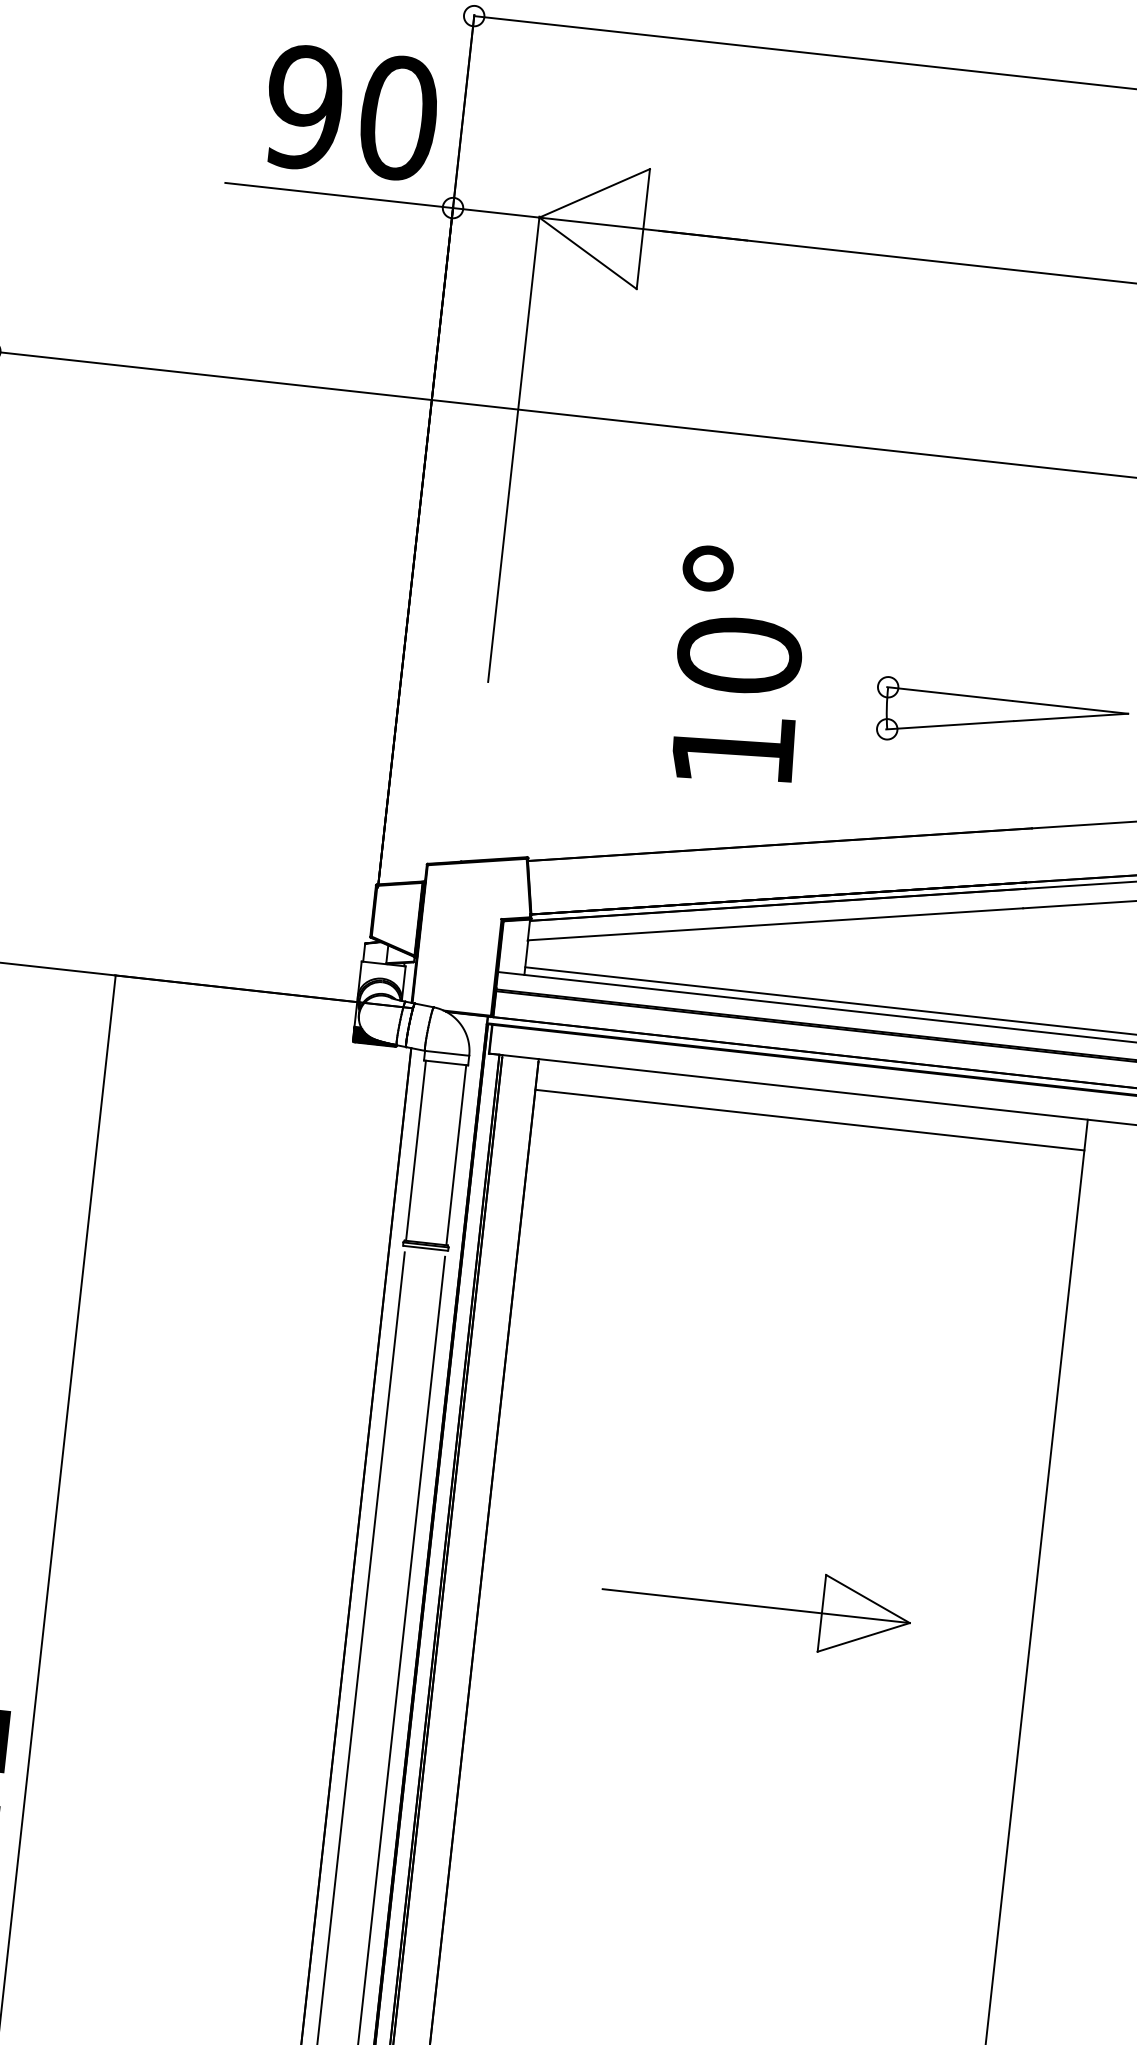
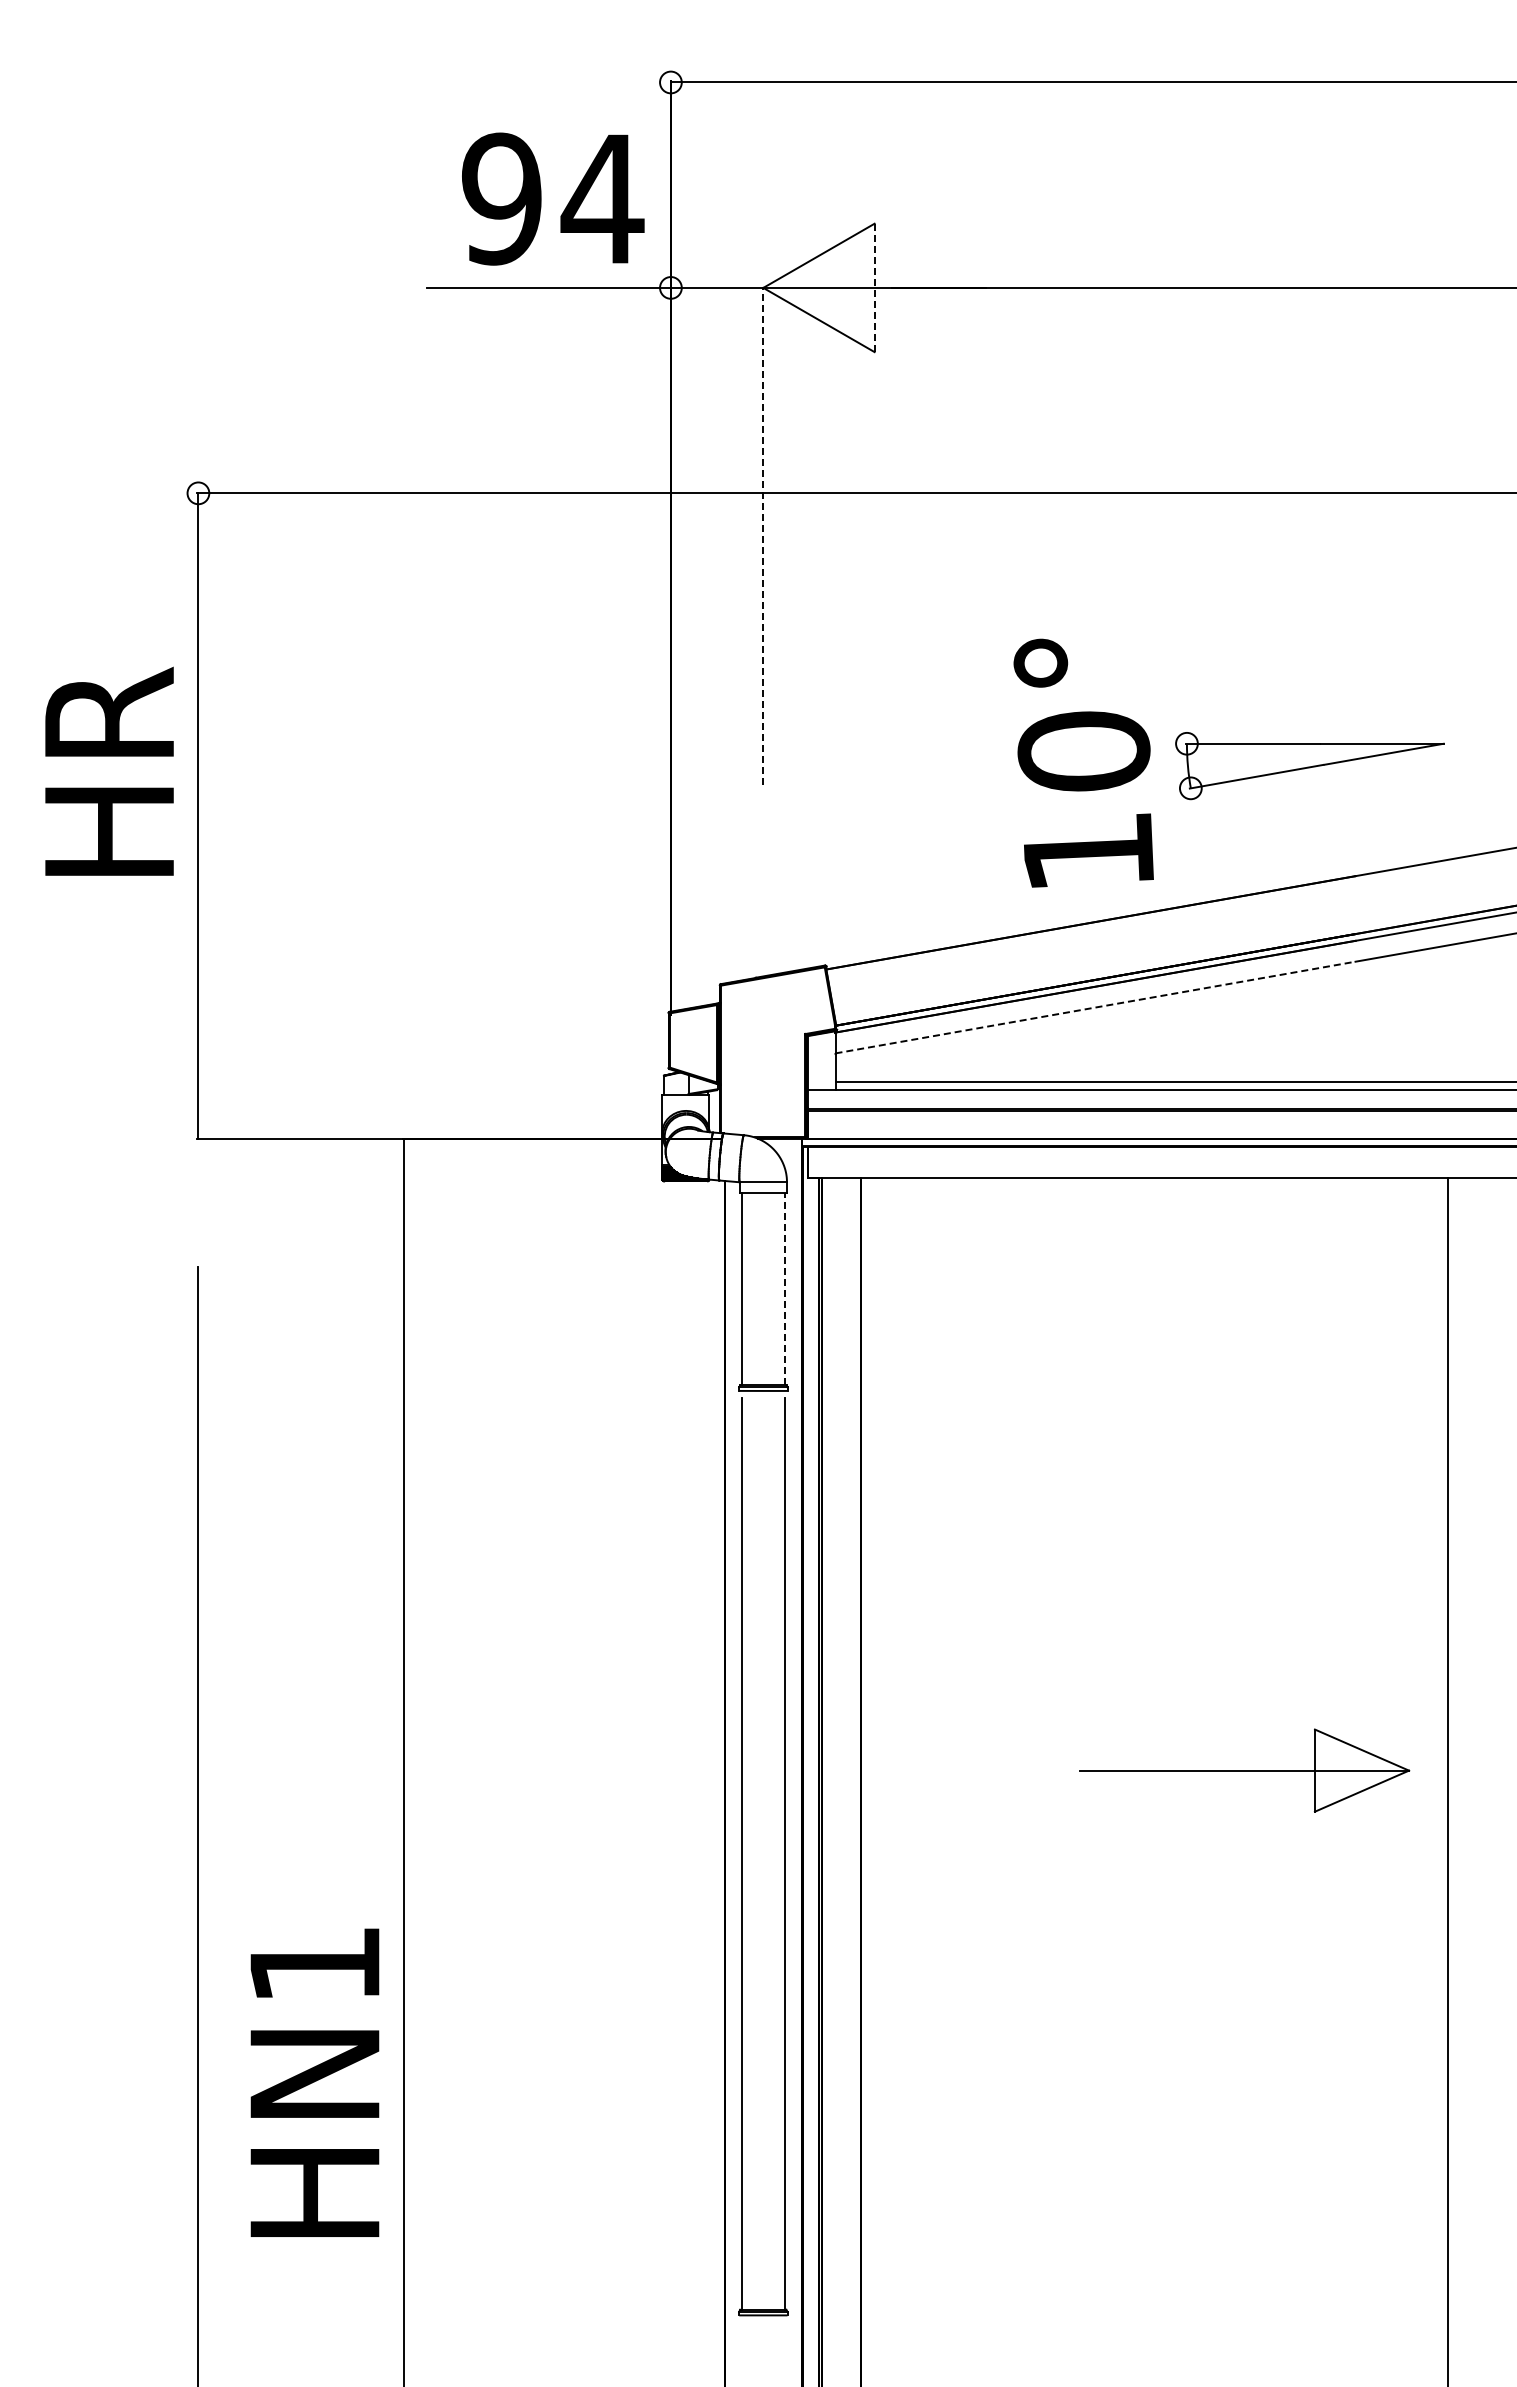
text: (398, 117) -> (602, 198), 90 -> 94
line: (643, 228) -> (874, 287), solid -> dashed
line: (513, 448) -> (763, 535), solid -> dashed
text: (737, 665) -> (1083, 762), moved
line: (775, 924) -> (1095, 1007), solid -> dashed
line: (809, 1120) -> (1154, 1210), removed
line: (455, 1154) -> (784, 1288), solid -> dashed
part: (756, 1605) -> (1244, 1770), moved

